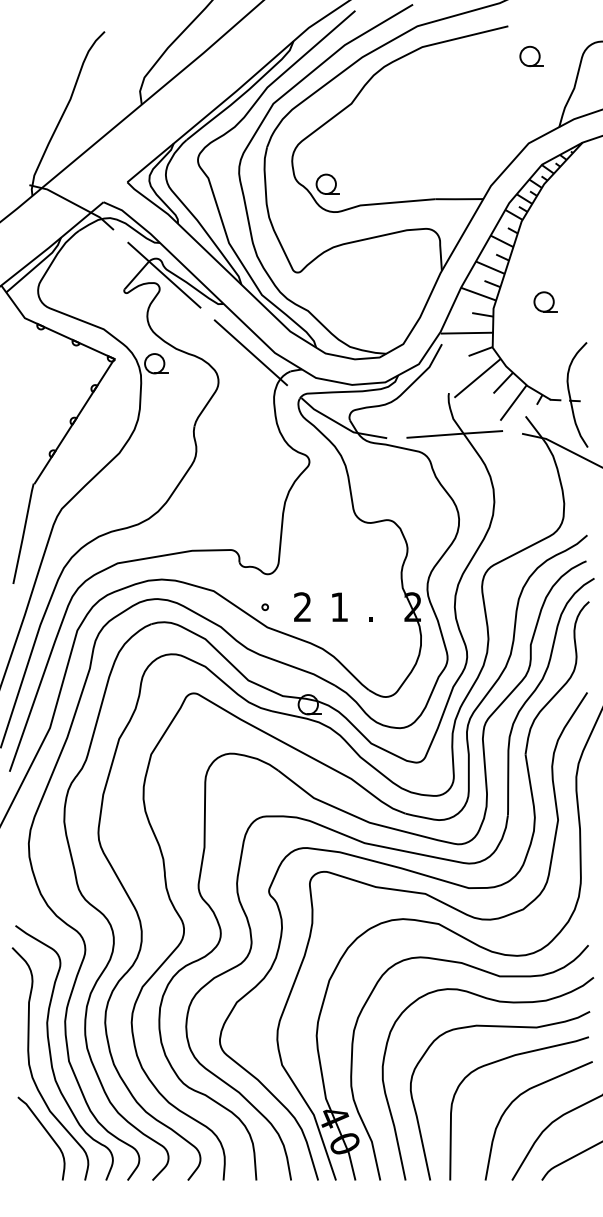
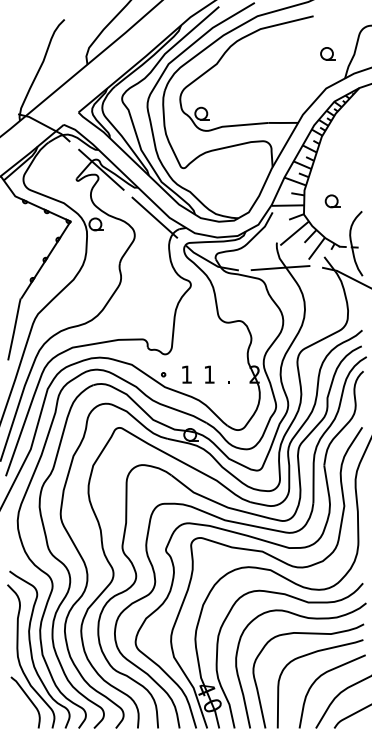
part: (530, 55) -> (327, 53), moved
part: (545, 302) -> (332, 201), moved
text: (302, 606) -> (186, 374), 2 -> 1

